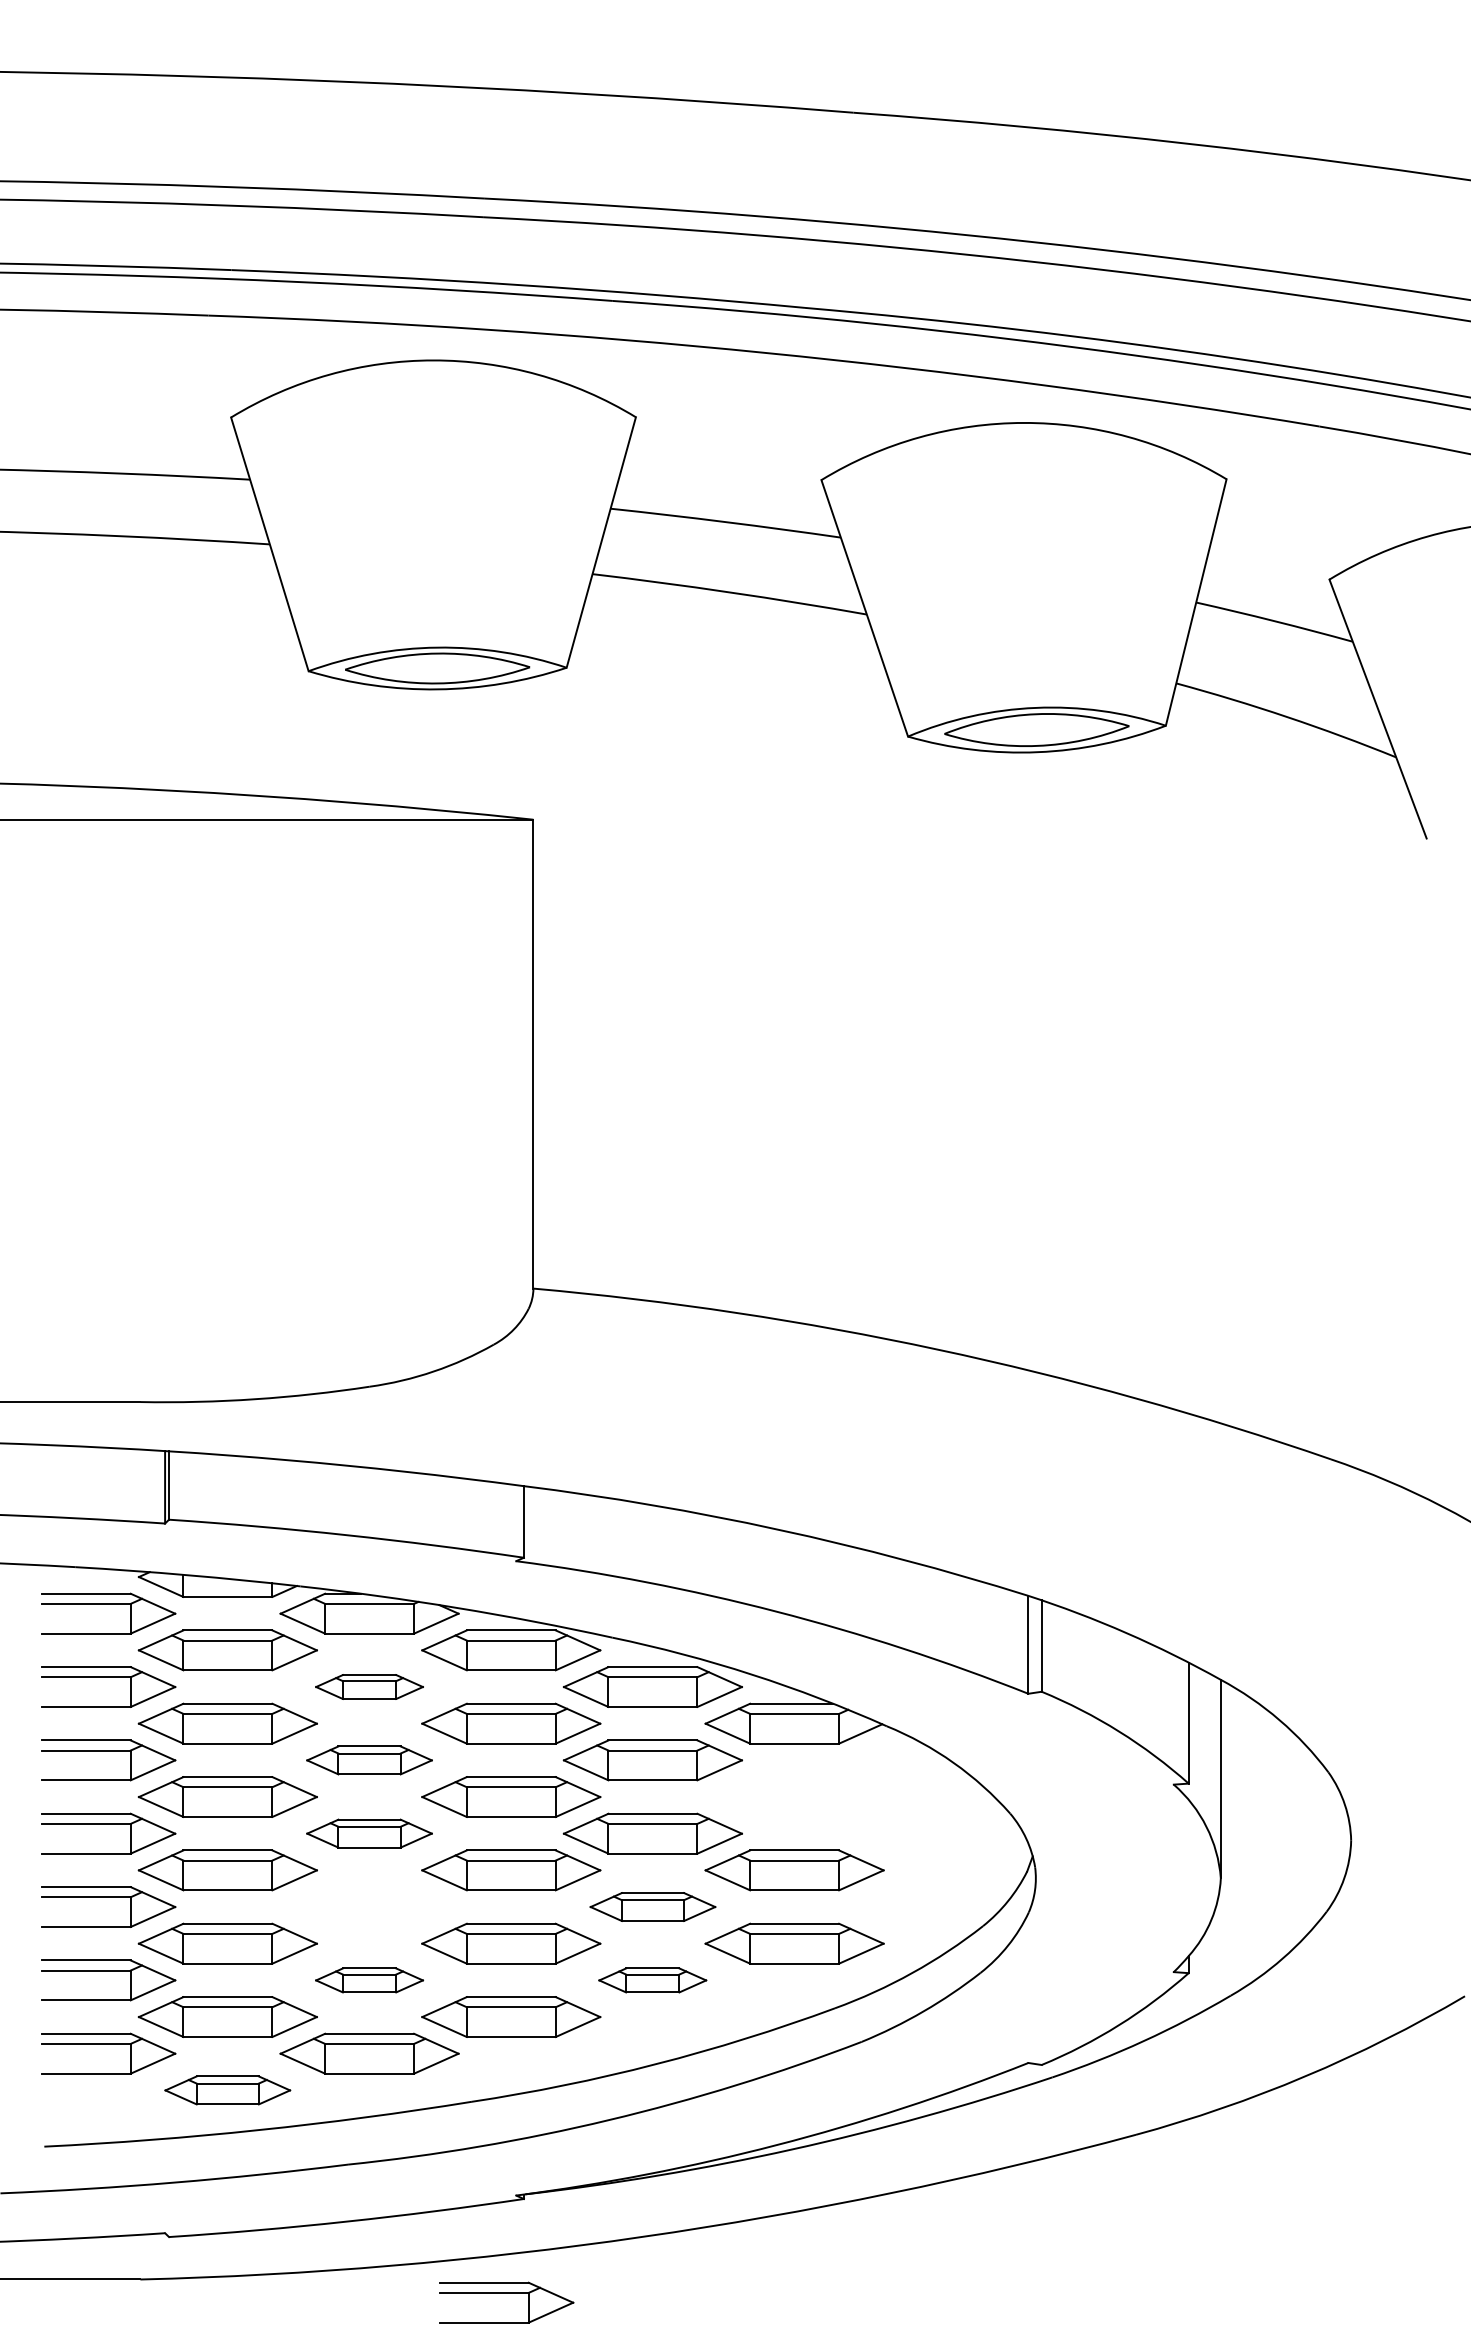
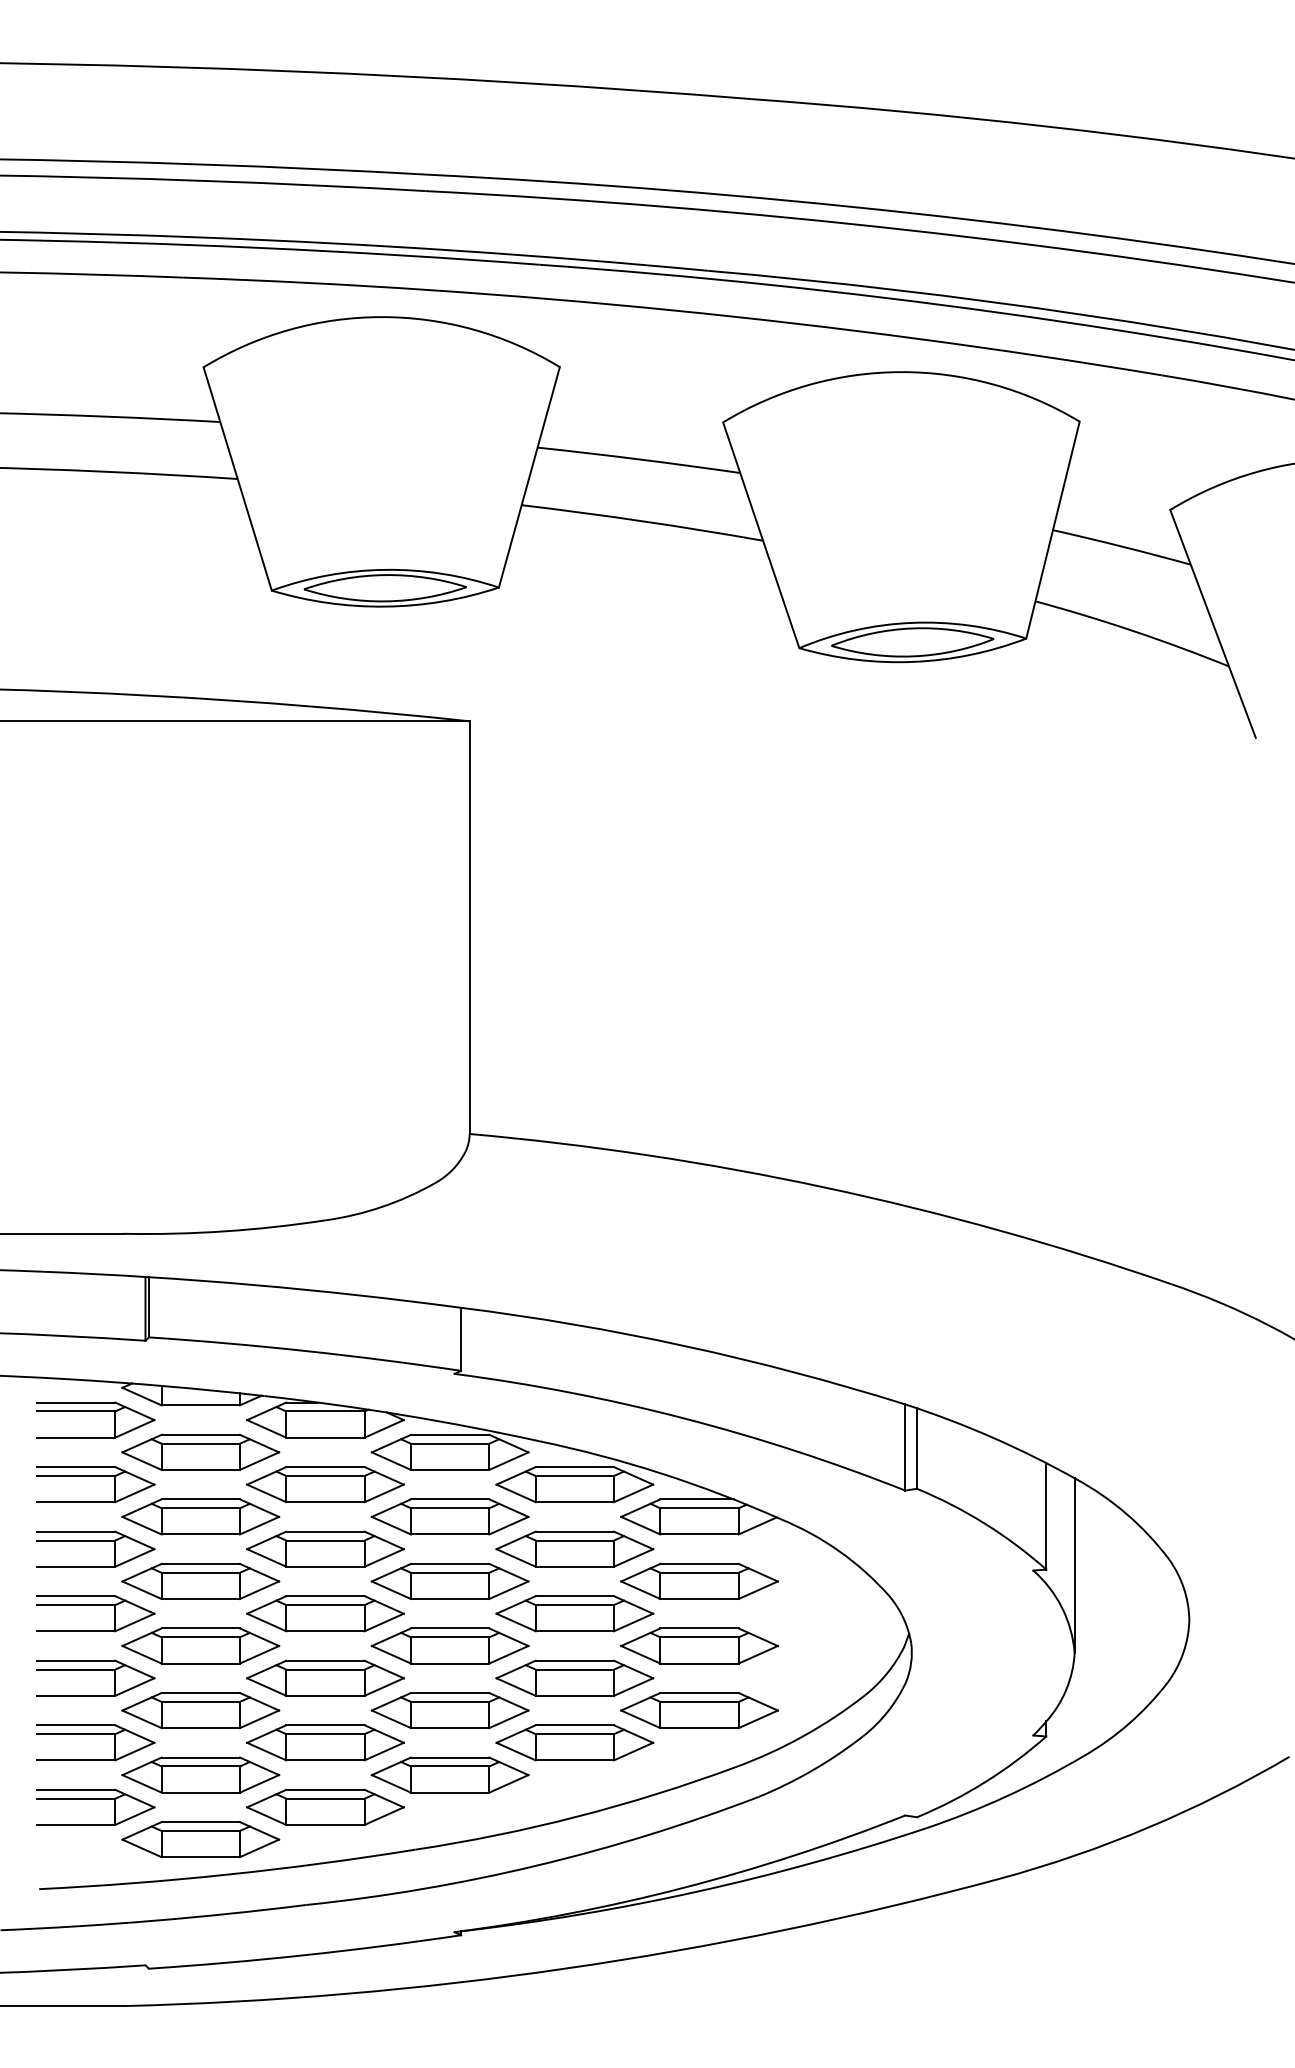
part: (369, 1686) -> (325, 1484), size x1.67
part: (369, 1760) -> (325, 1549), size x1.43
part: (794, 1796) -> (699, 1580), added
part: (369, 1833) -> (325, 1613), size x1.43
part: (369, 1906) -> (325, 1677), added
part: (652, 1906) -> (574, 1677), size x1.43
part: (369, 1980) -> (325, 1742), size x1.67
part: (652, 1980) -> (574, 1742), size x1.67
part: (227, 2090) -> (200, 1839), size x1.43
part: (506, 2293) -> (445, 2018), removed

